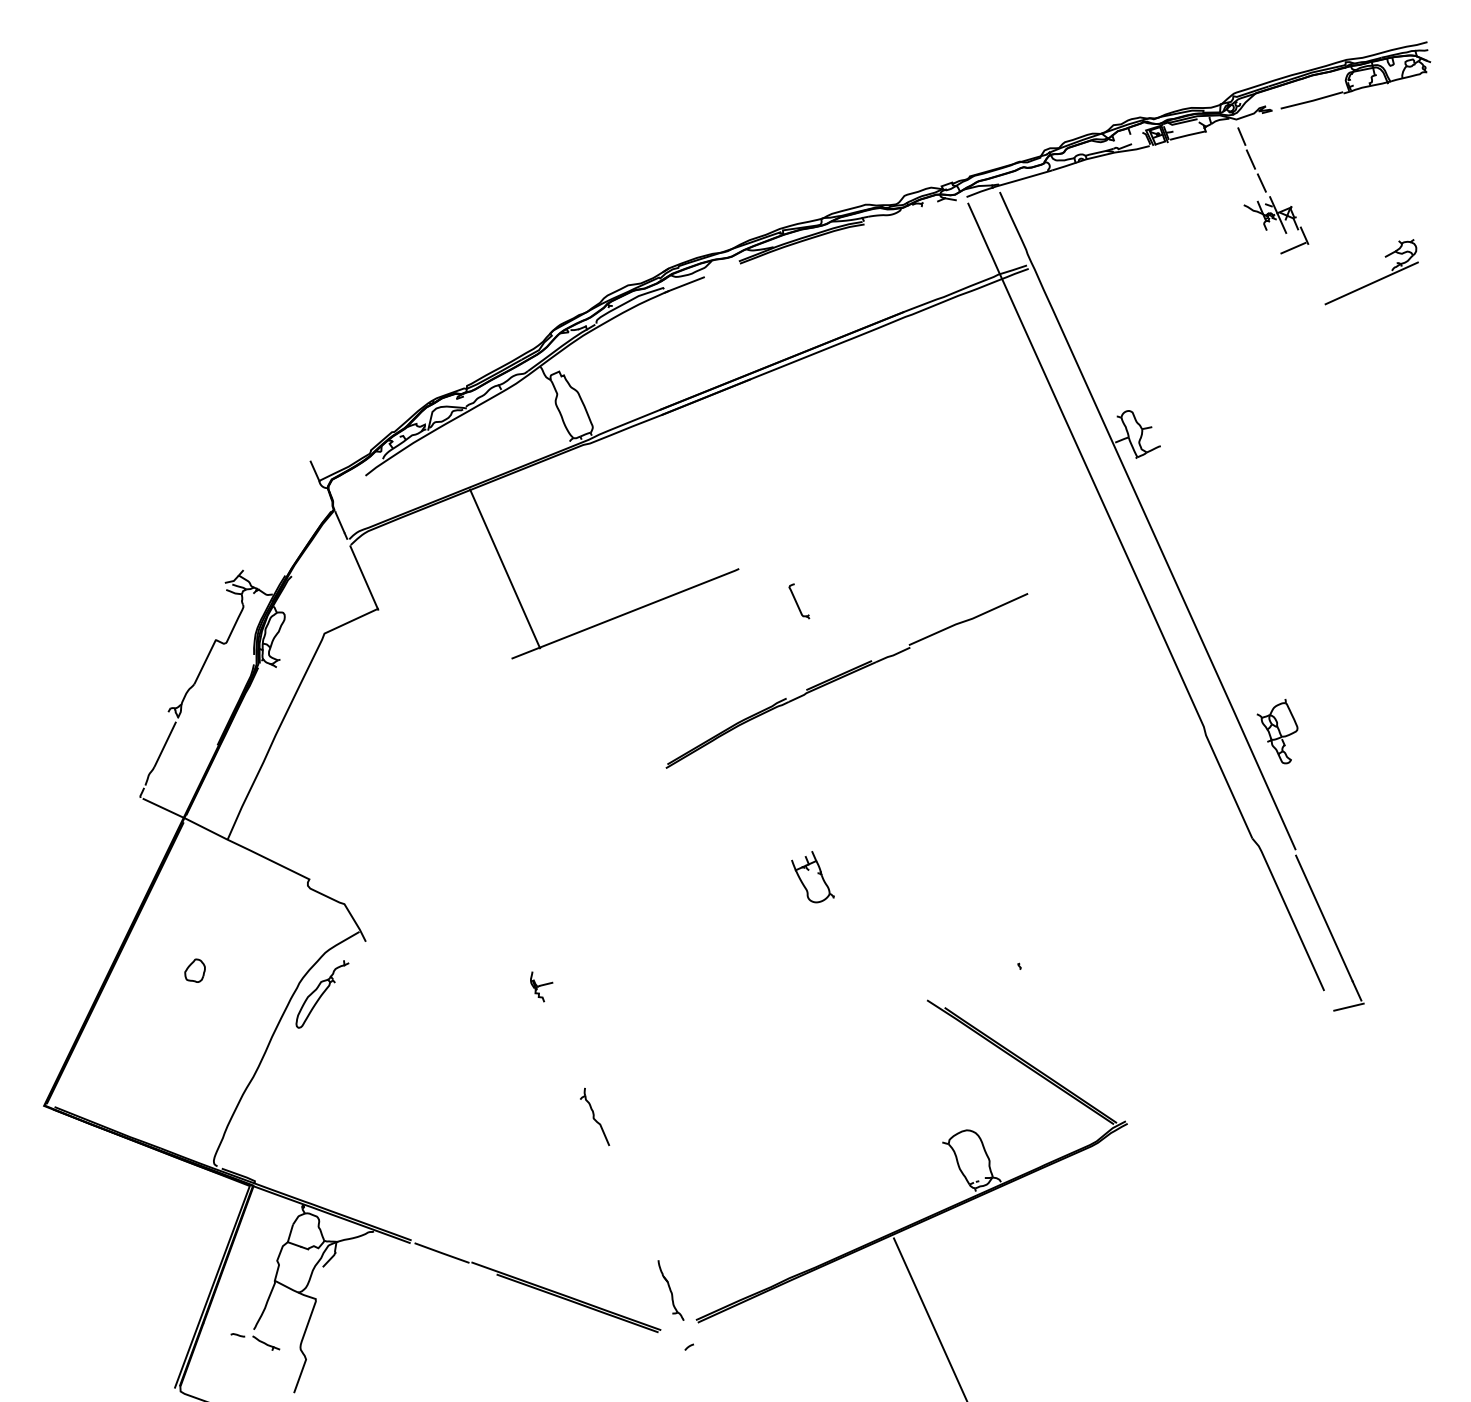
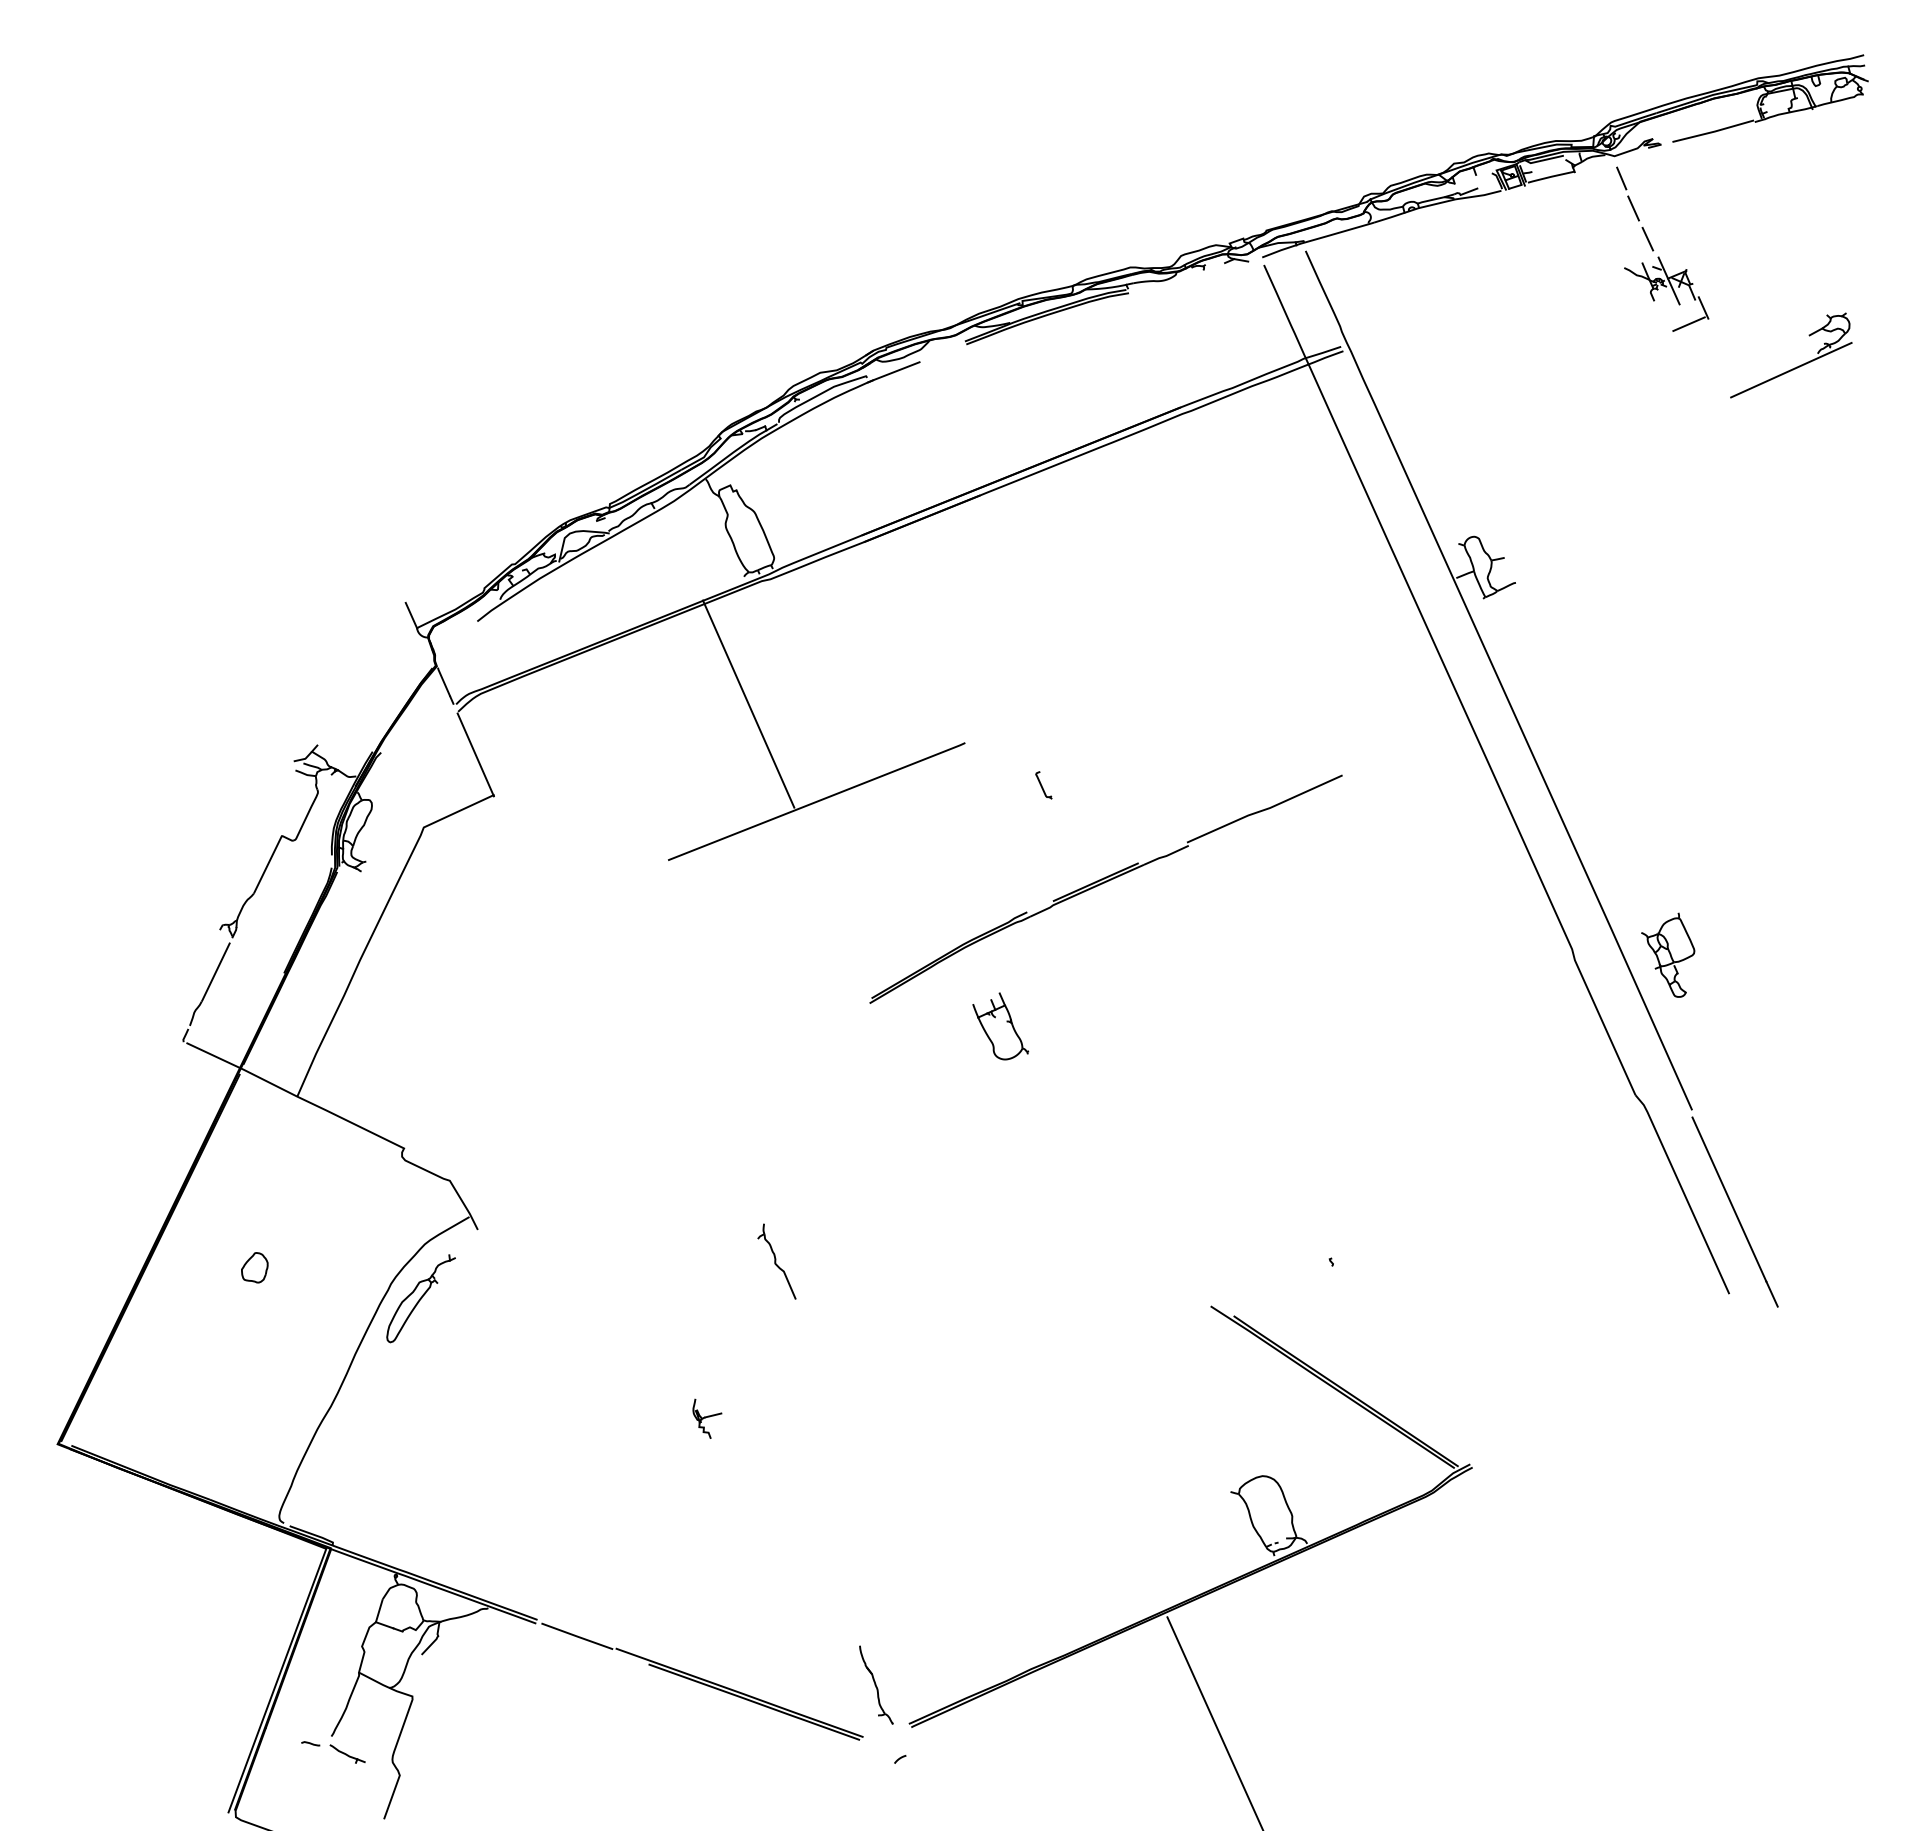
line: (504, 568) -> (748, 703), moved
part: (799, 601) -> (1043, 785), size x0.6
part: (812, 877) -> (1000, 1026), moved
part: (541, 986) -> (707, 1418), moved
line: (1348, 1006) -> (1761, 1314), removed
part: (594, 1116) -> (776, 1261), moved

